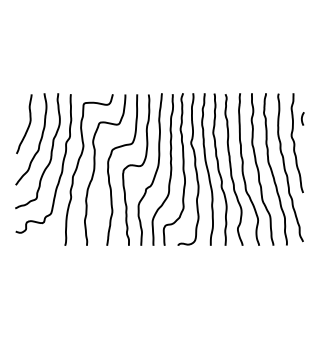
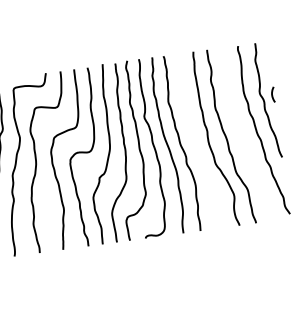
curve: (302, 118) -> (272, 94), moved
curve: (231, 169) -> (195, 141), removed
curve: (272, 169) -> (242, 135), removed

